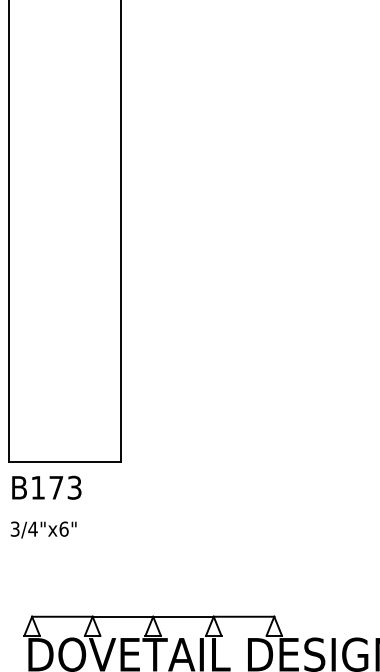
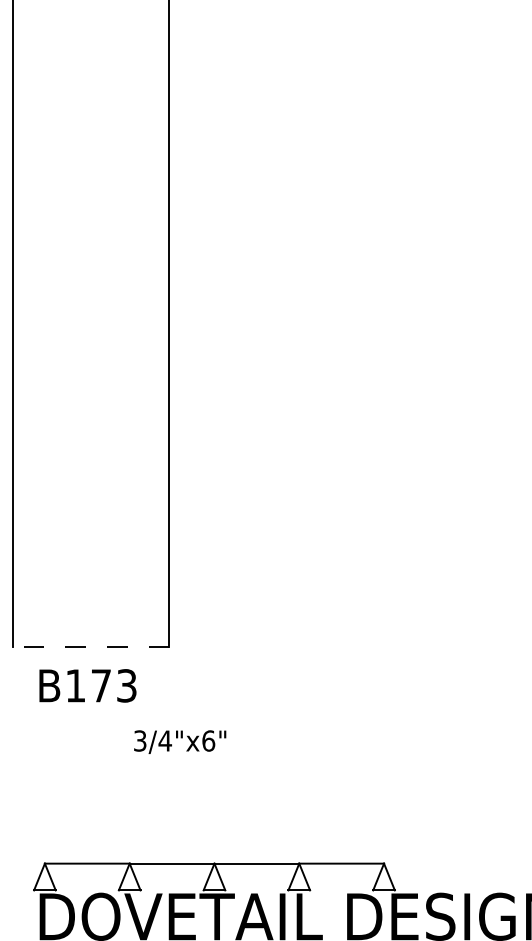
line: (65, 462) -> (91, 647), solid -> dashed
text: (46, 487) -> (87, 685), moved
text: (43, 529) -> (179, 741), moved

